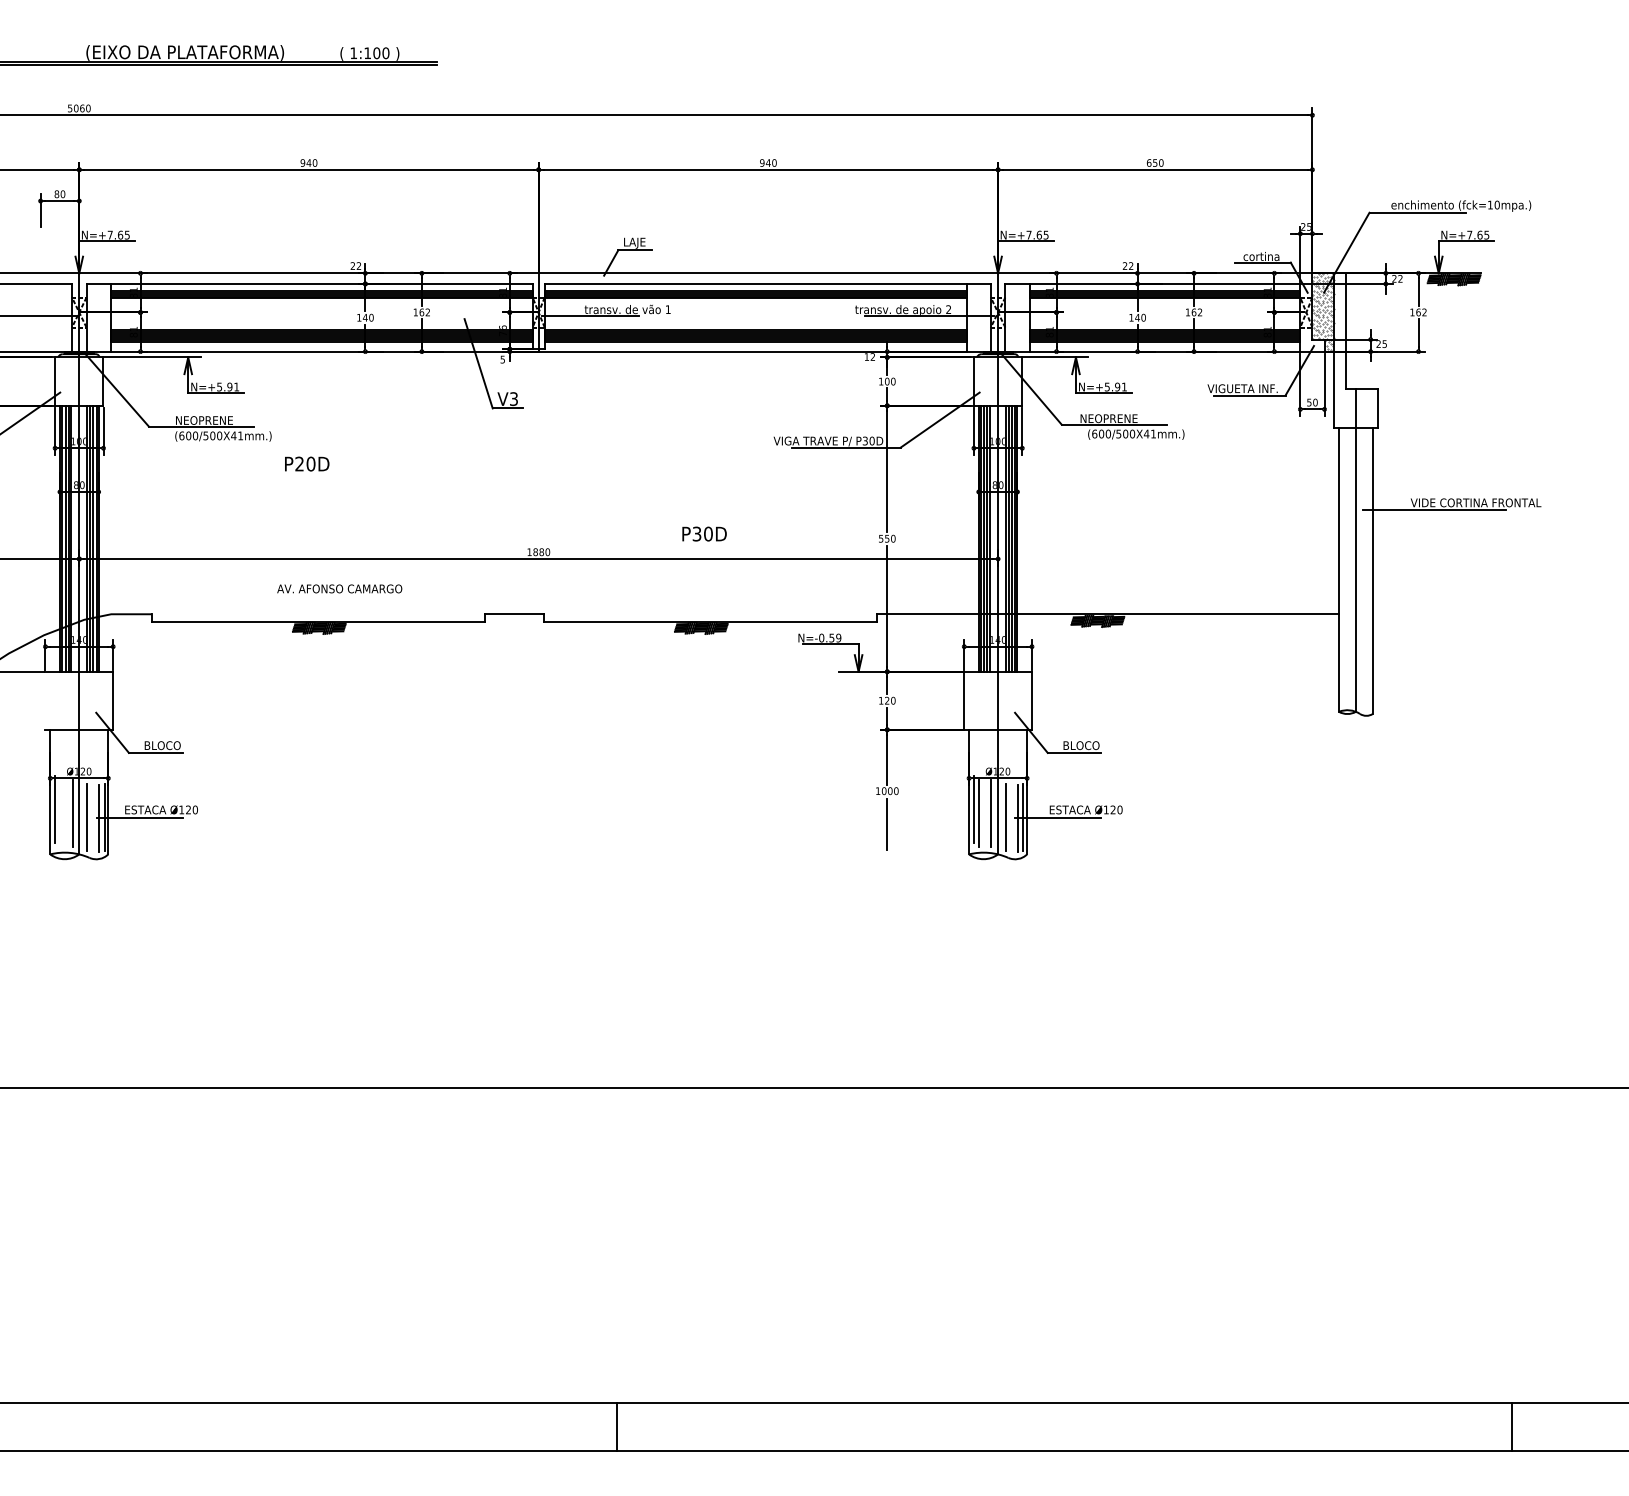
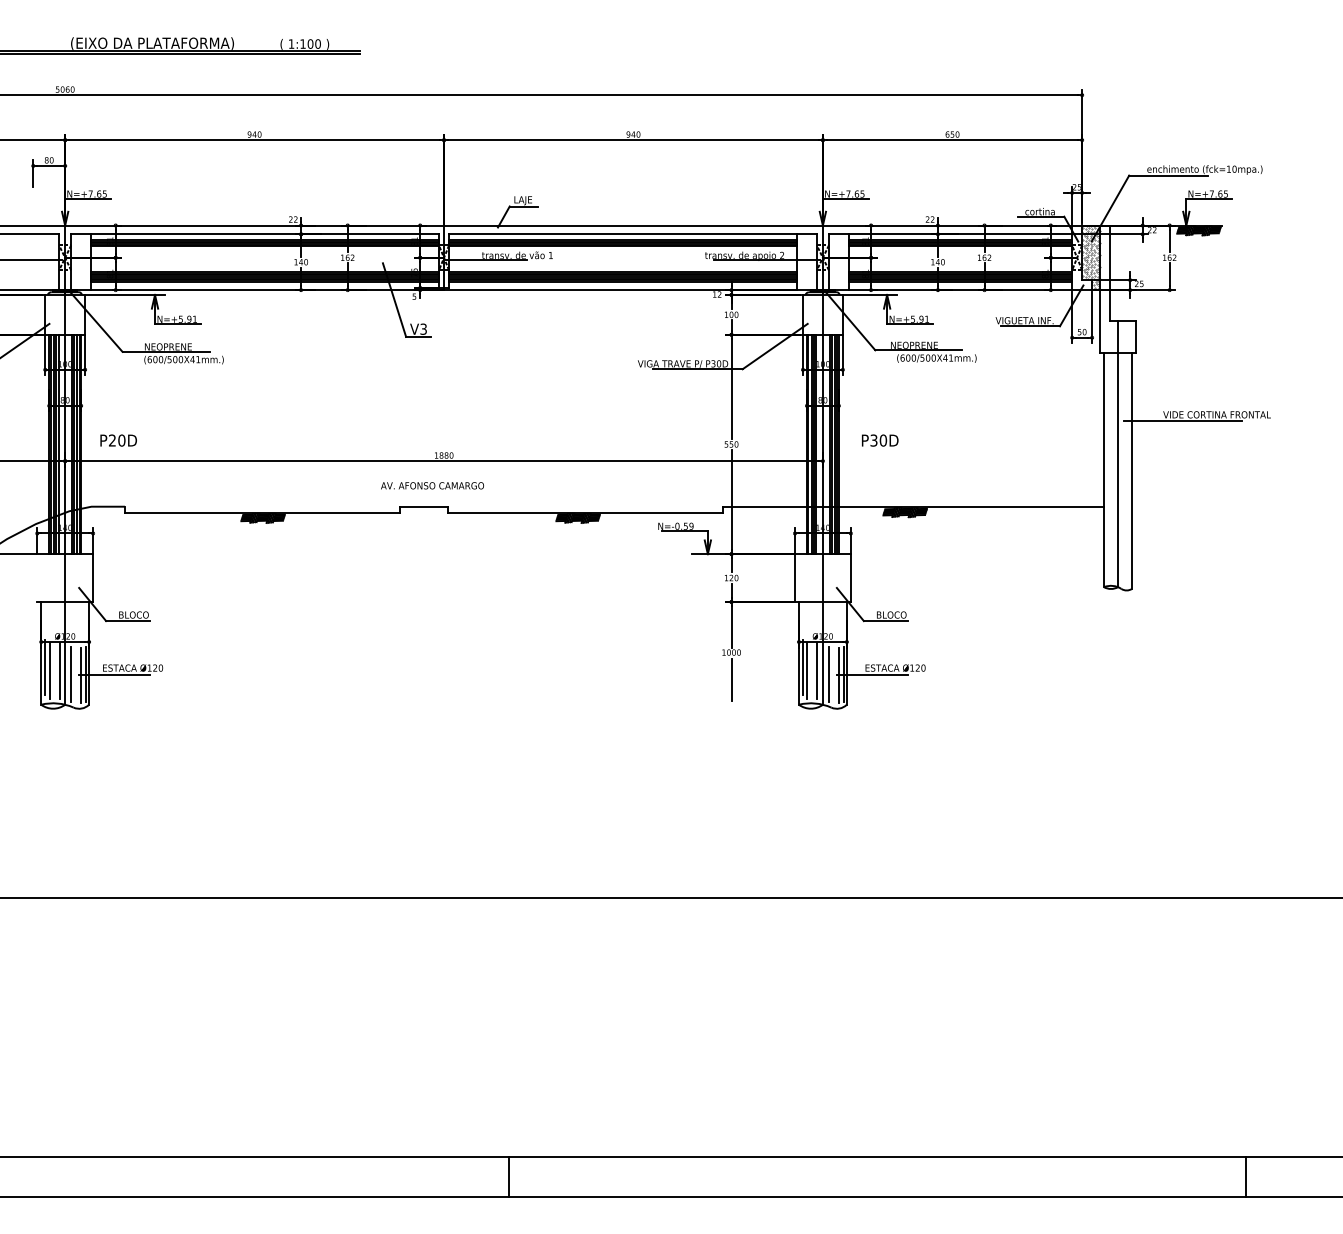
text: (307, 463) -> (118, 440), moved
text: (704, 533) -> (880, 440), moved
text: (339, 588) -> (432, 485), moved
line: (60, 813) -> (49, 671), added

